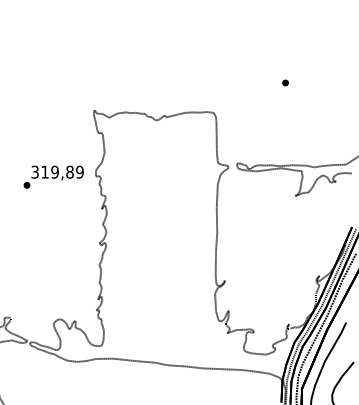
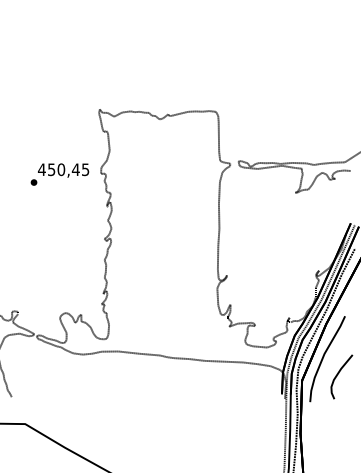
part: (285, 82) -> (285, 82), removed
text: (57, 171) -> (63, 169), 319,89 -> 450,45

